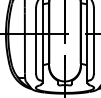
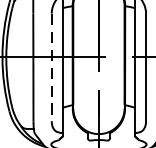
line: (36, 40) -> (52, 67), solid -> dashed

